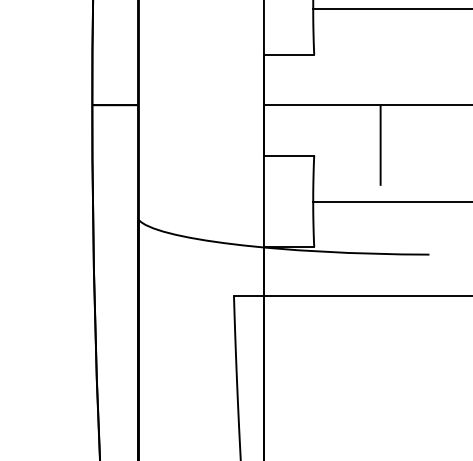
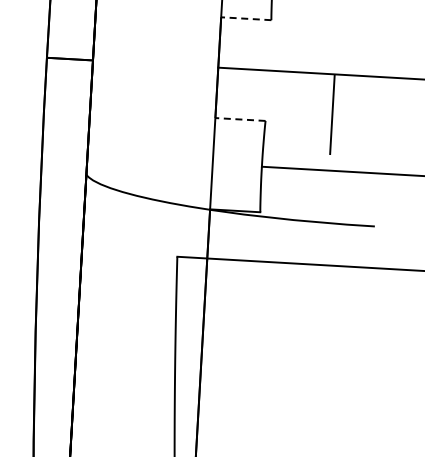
line: (288, 54) -> (245, 18), solid -> dashed
line: (288, 155) -> (239, 119), solid -> dashed

